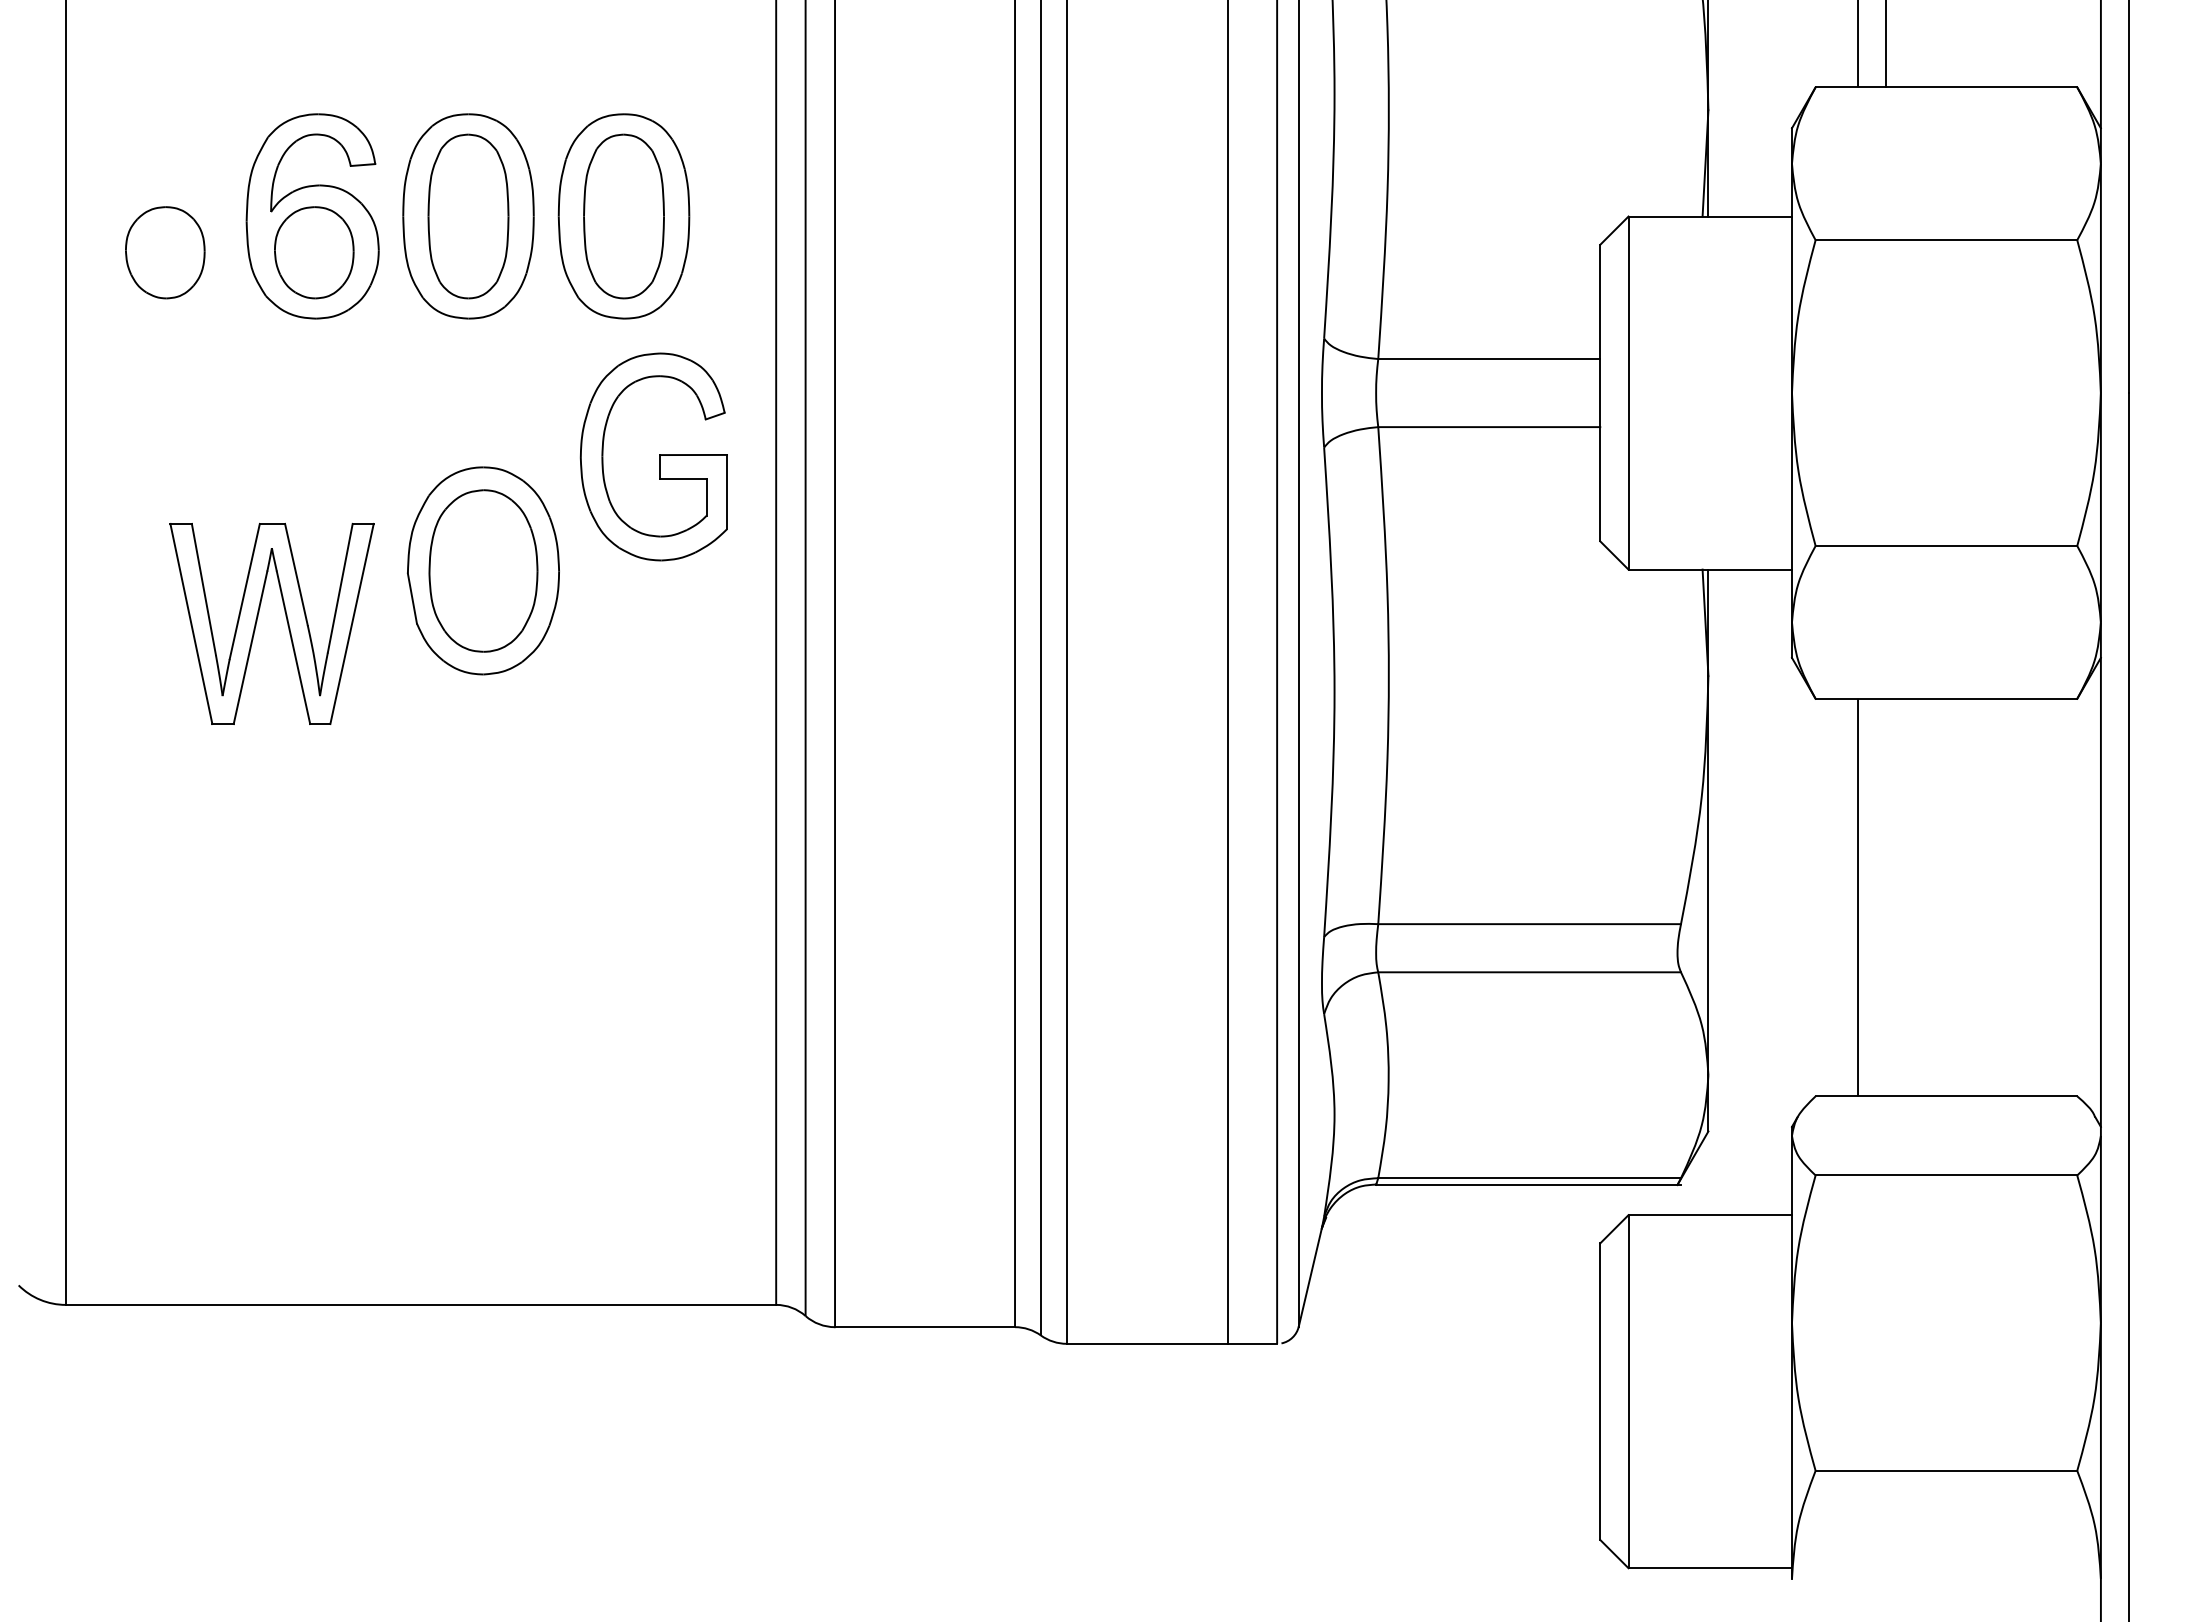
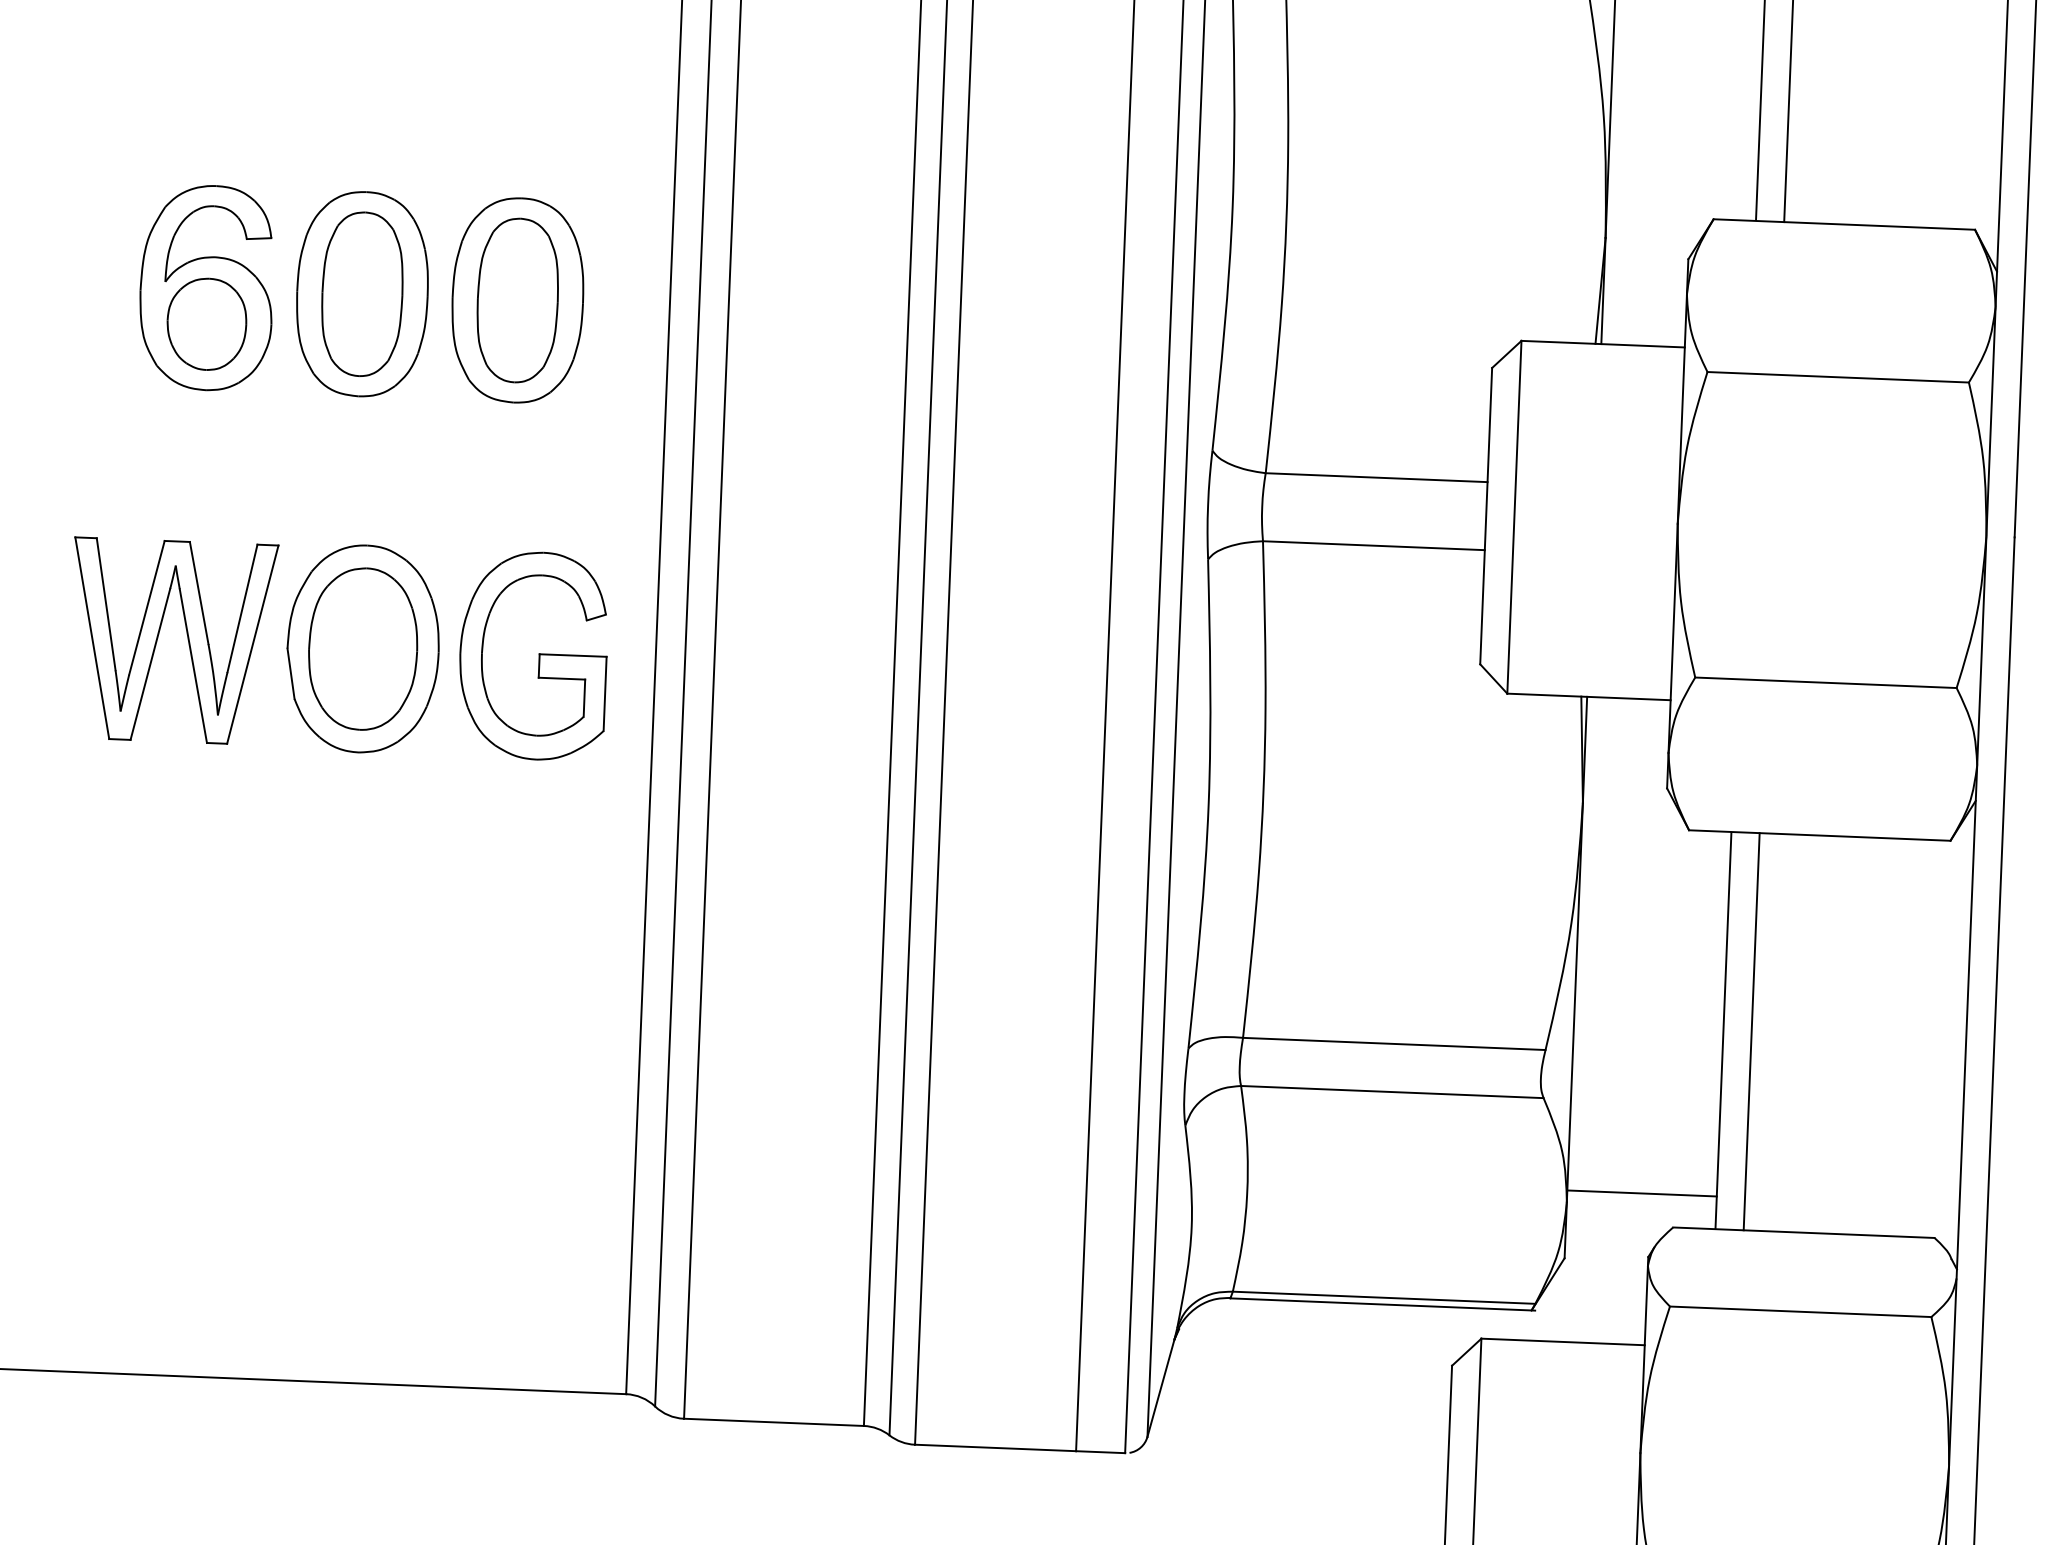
part: (165, 252) -> (58, 318), removed
part: (653, 456) -> (533, 655), moved
part: (257, 621) -> (158, 638), moved
line: (1886, 897) -> (1751, 1031), added
line: (1783, 1063) -> (1642, 1193), added

